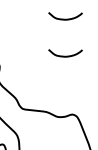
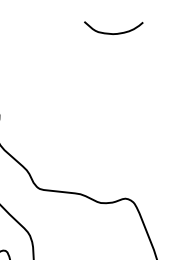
curve: (65, 55) -> (113, 96), removed

